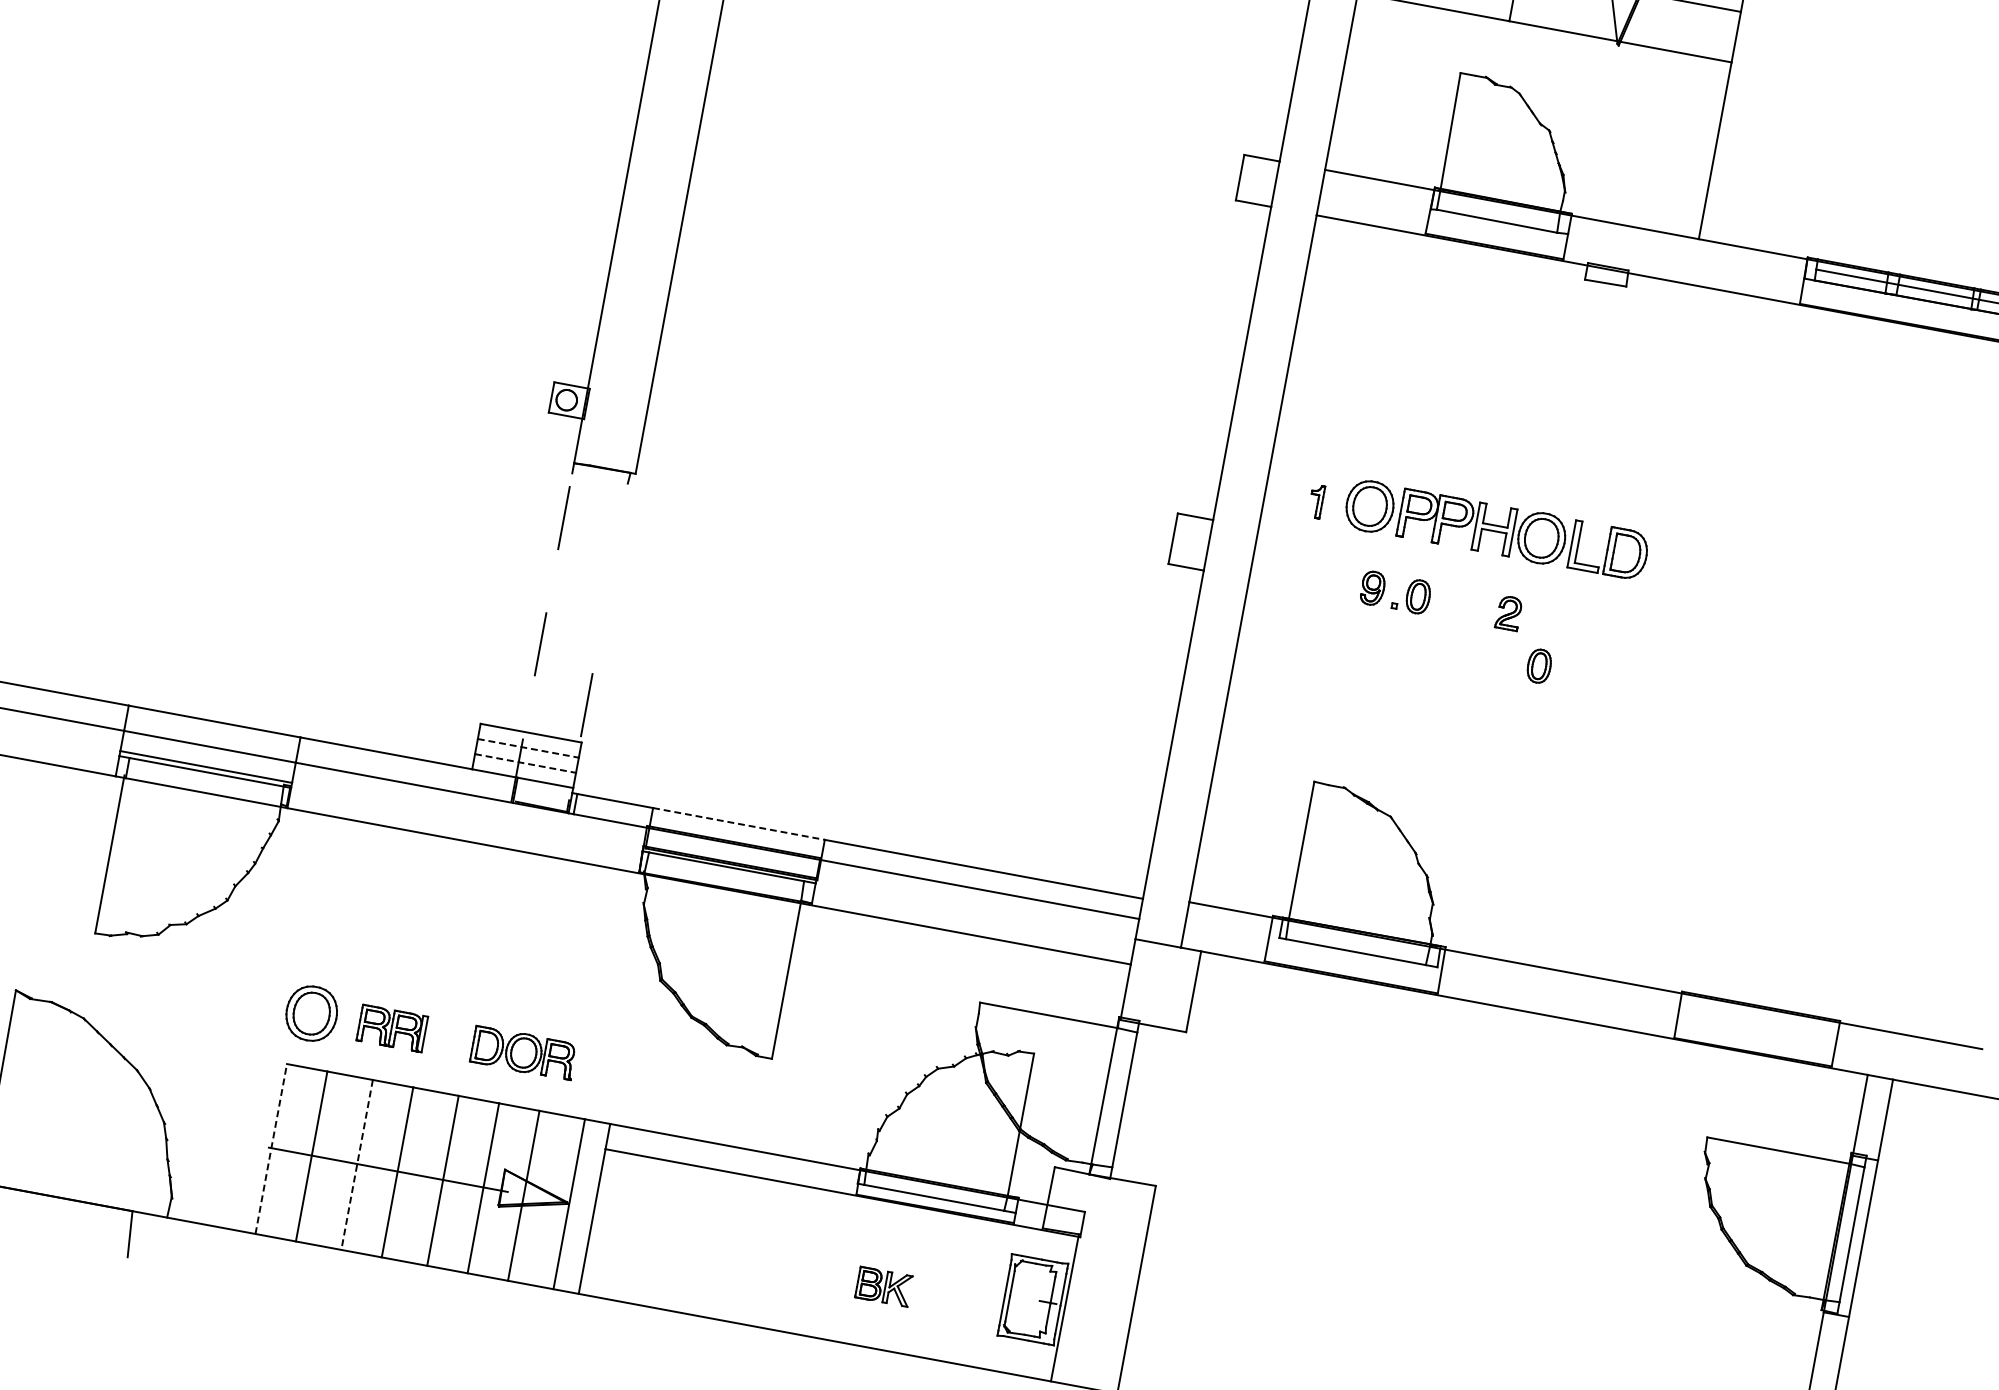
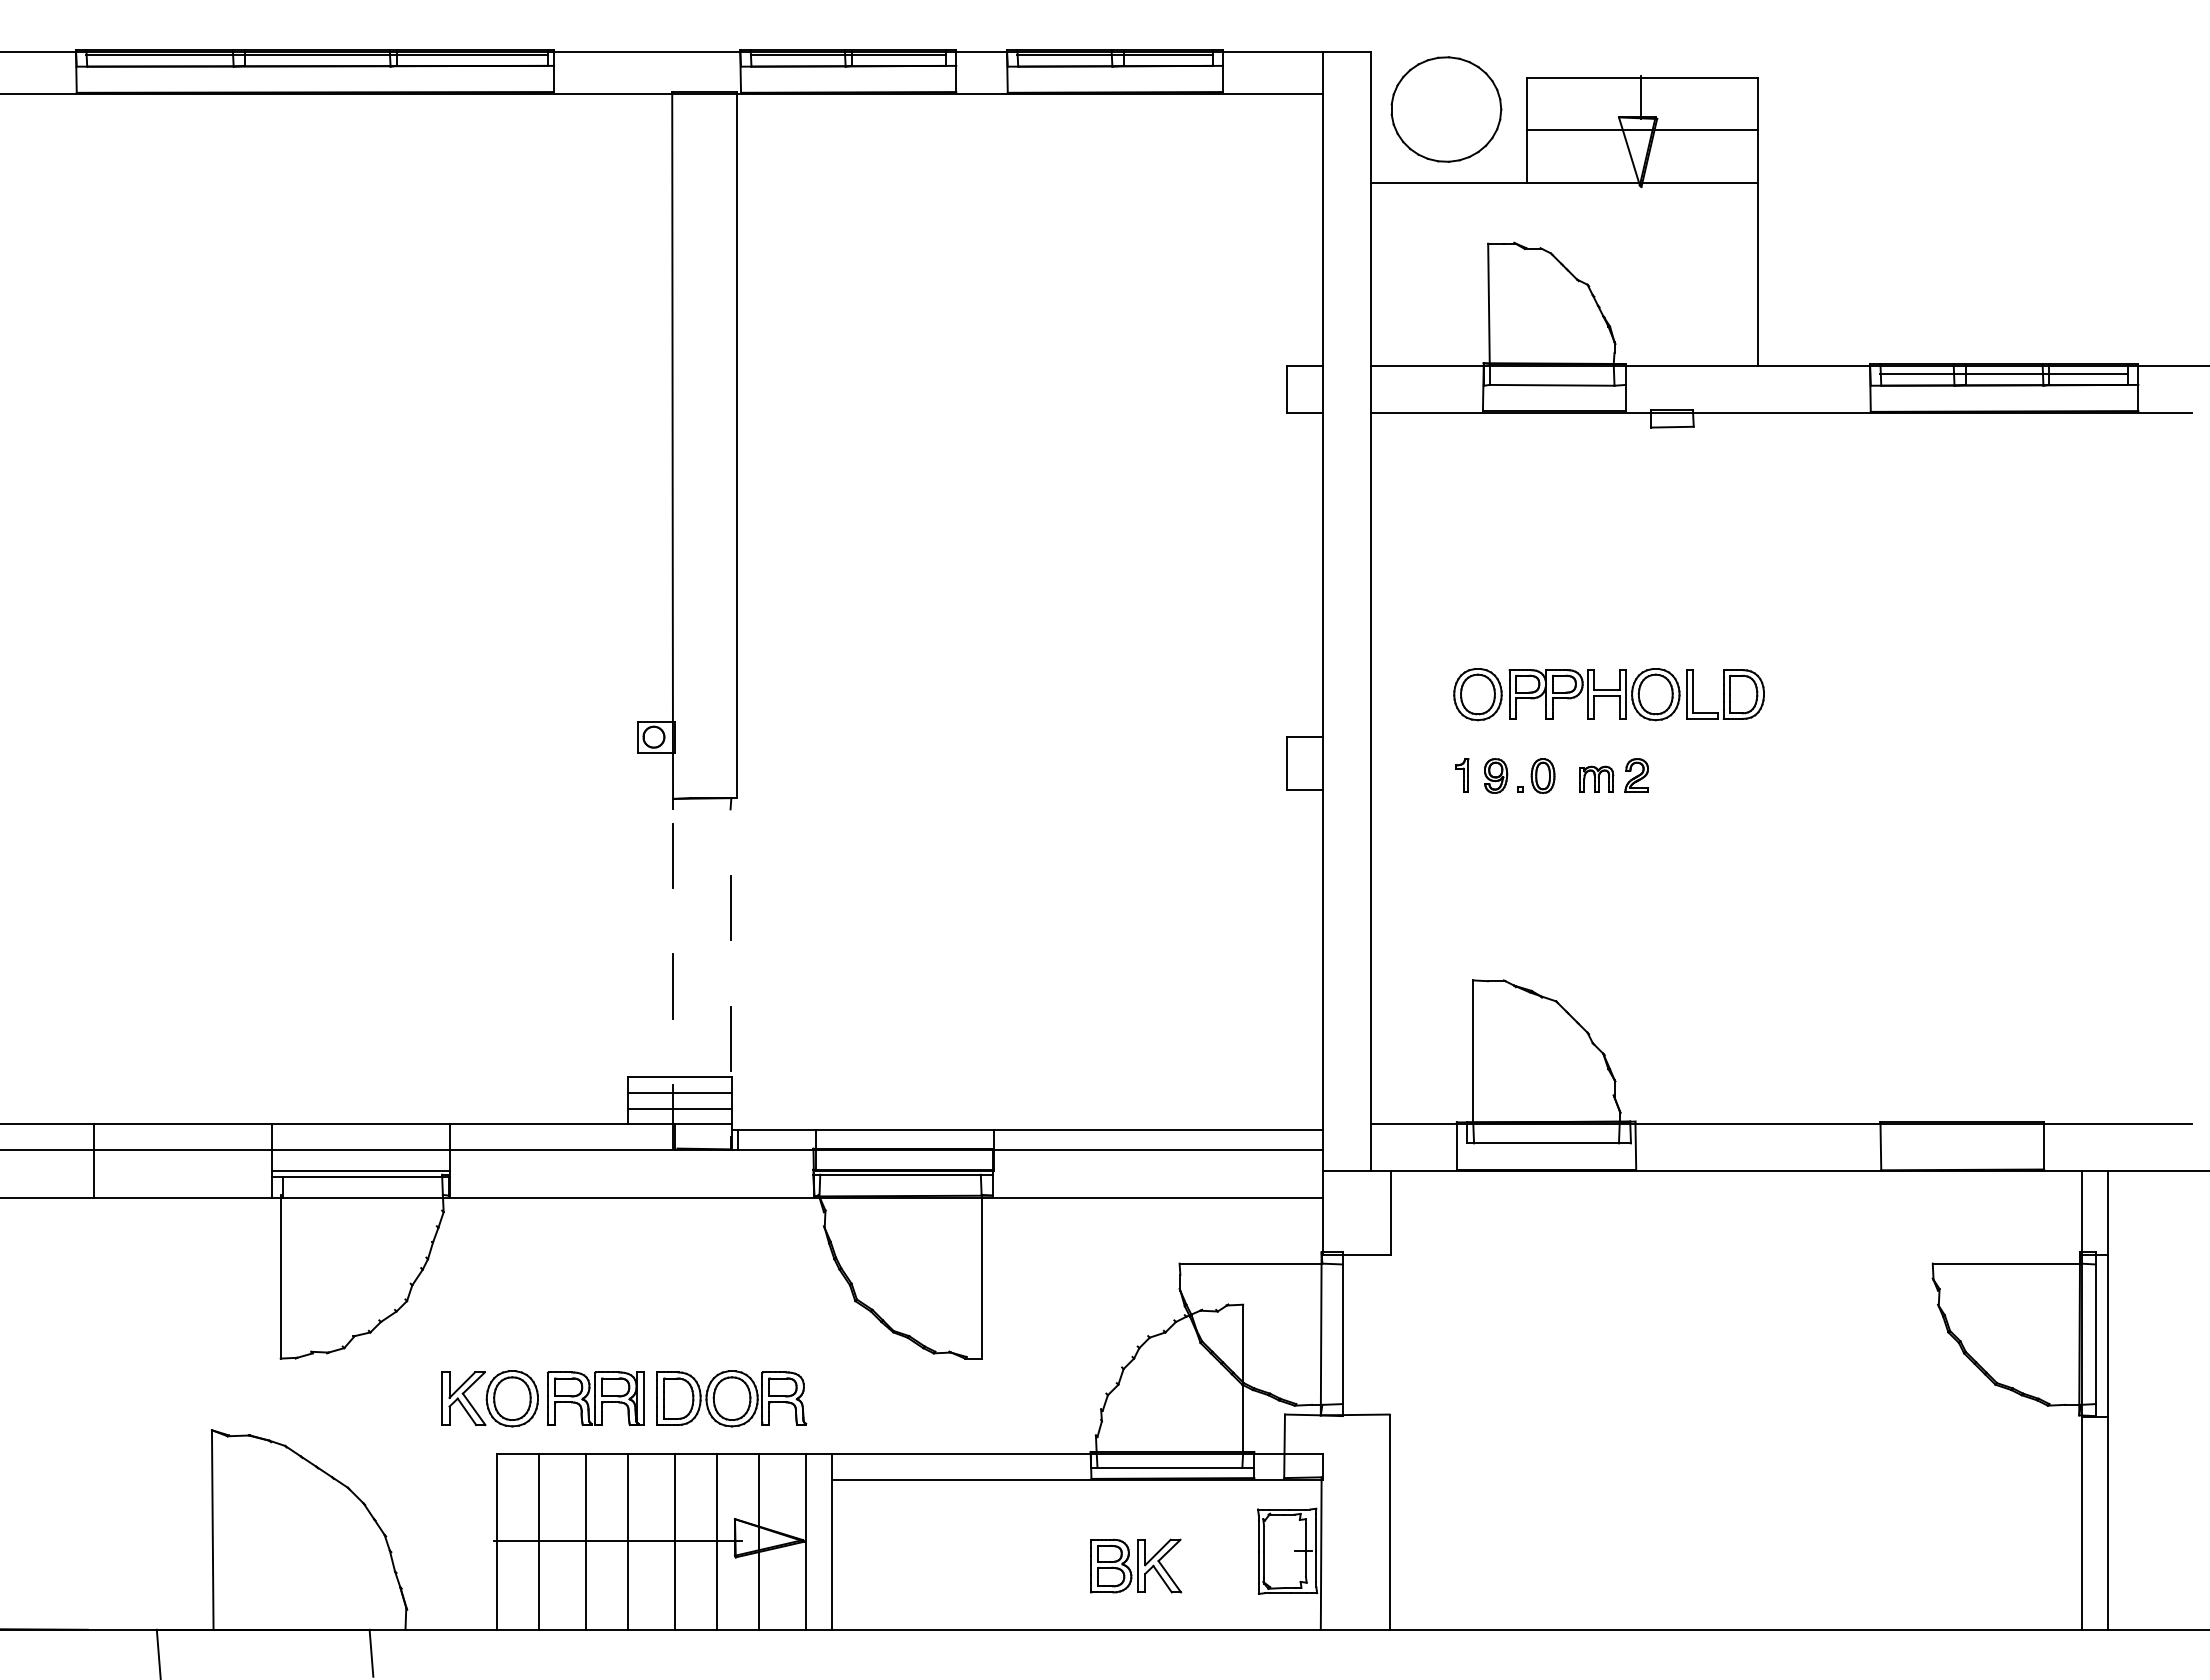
part: (1316, 501) -> (1462, 775), moved
line: (610, 578) -> (730, 907), added
part: (1469, 608) -> (1596, 778), added
part: (1538, 665) -> (1676, 822), removed
line: (528, 748) -> (680, 1092), dashed -> solid
line: (525, 763) -> (680, 1108), dashed -> solid
line: (739, 824) -> (905, 1129), dashed -> solid
part: (264, 1004) -> (463, 1398), added
part: (391, 1028) -> (595, 1398), size x1.43
part: (523, 1052) -> (731, 1398), size x1.43
line: (271, 1148) -> (497, 1541), dashed -> solid
line: (356, 1164) -> (585, 1541), dashed -> solid
part: (884, 1286) -> (1136, 1565), size x1.67

